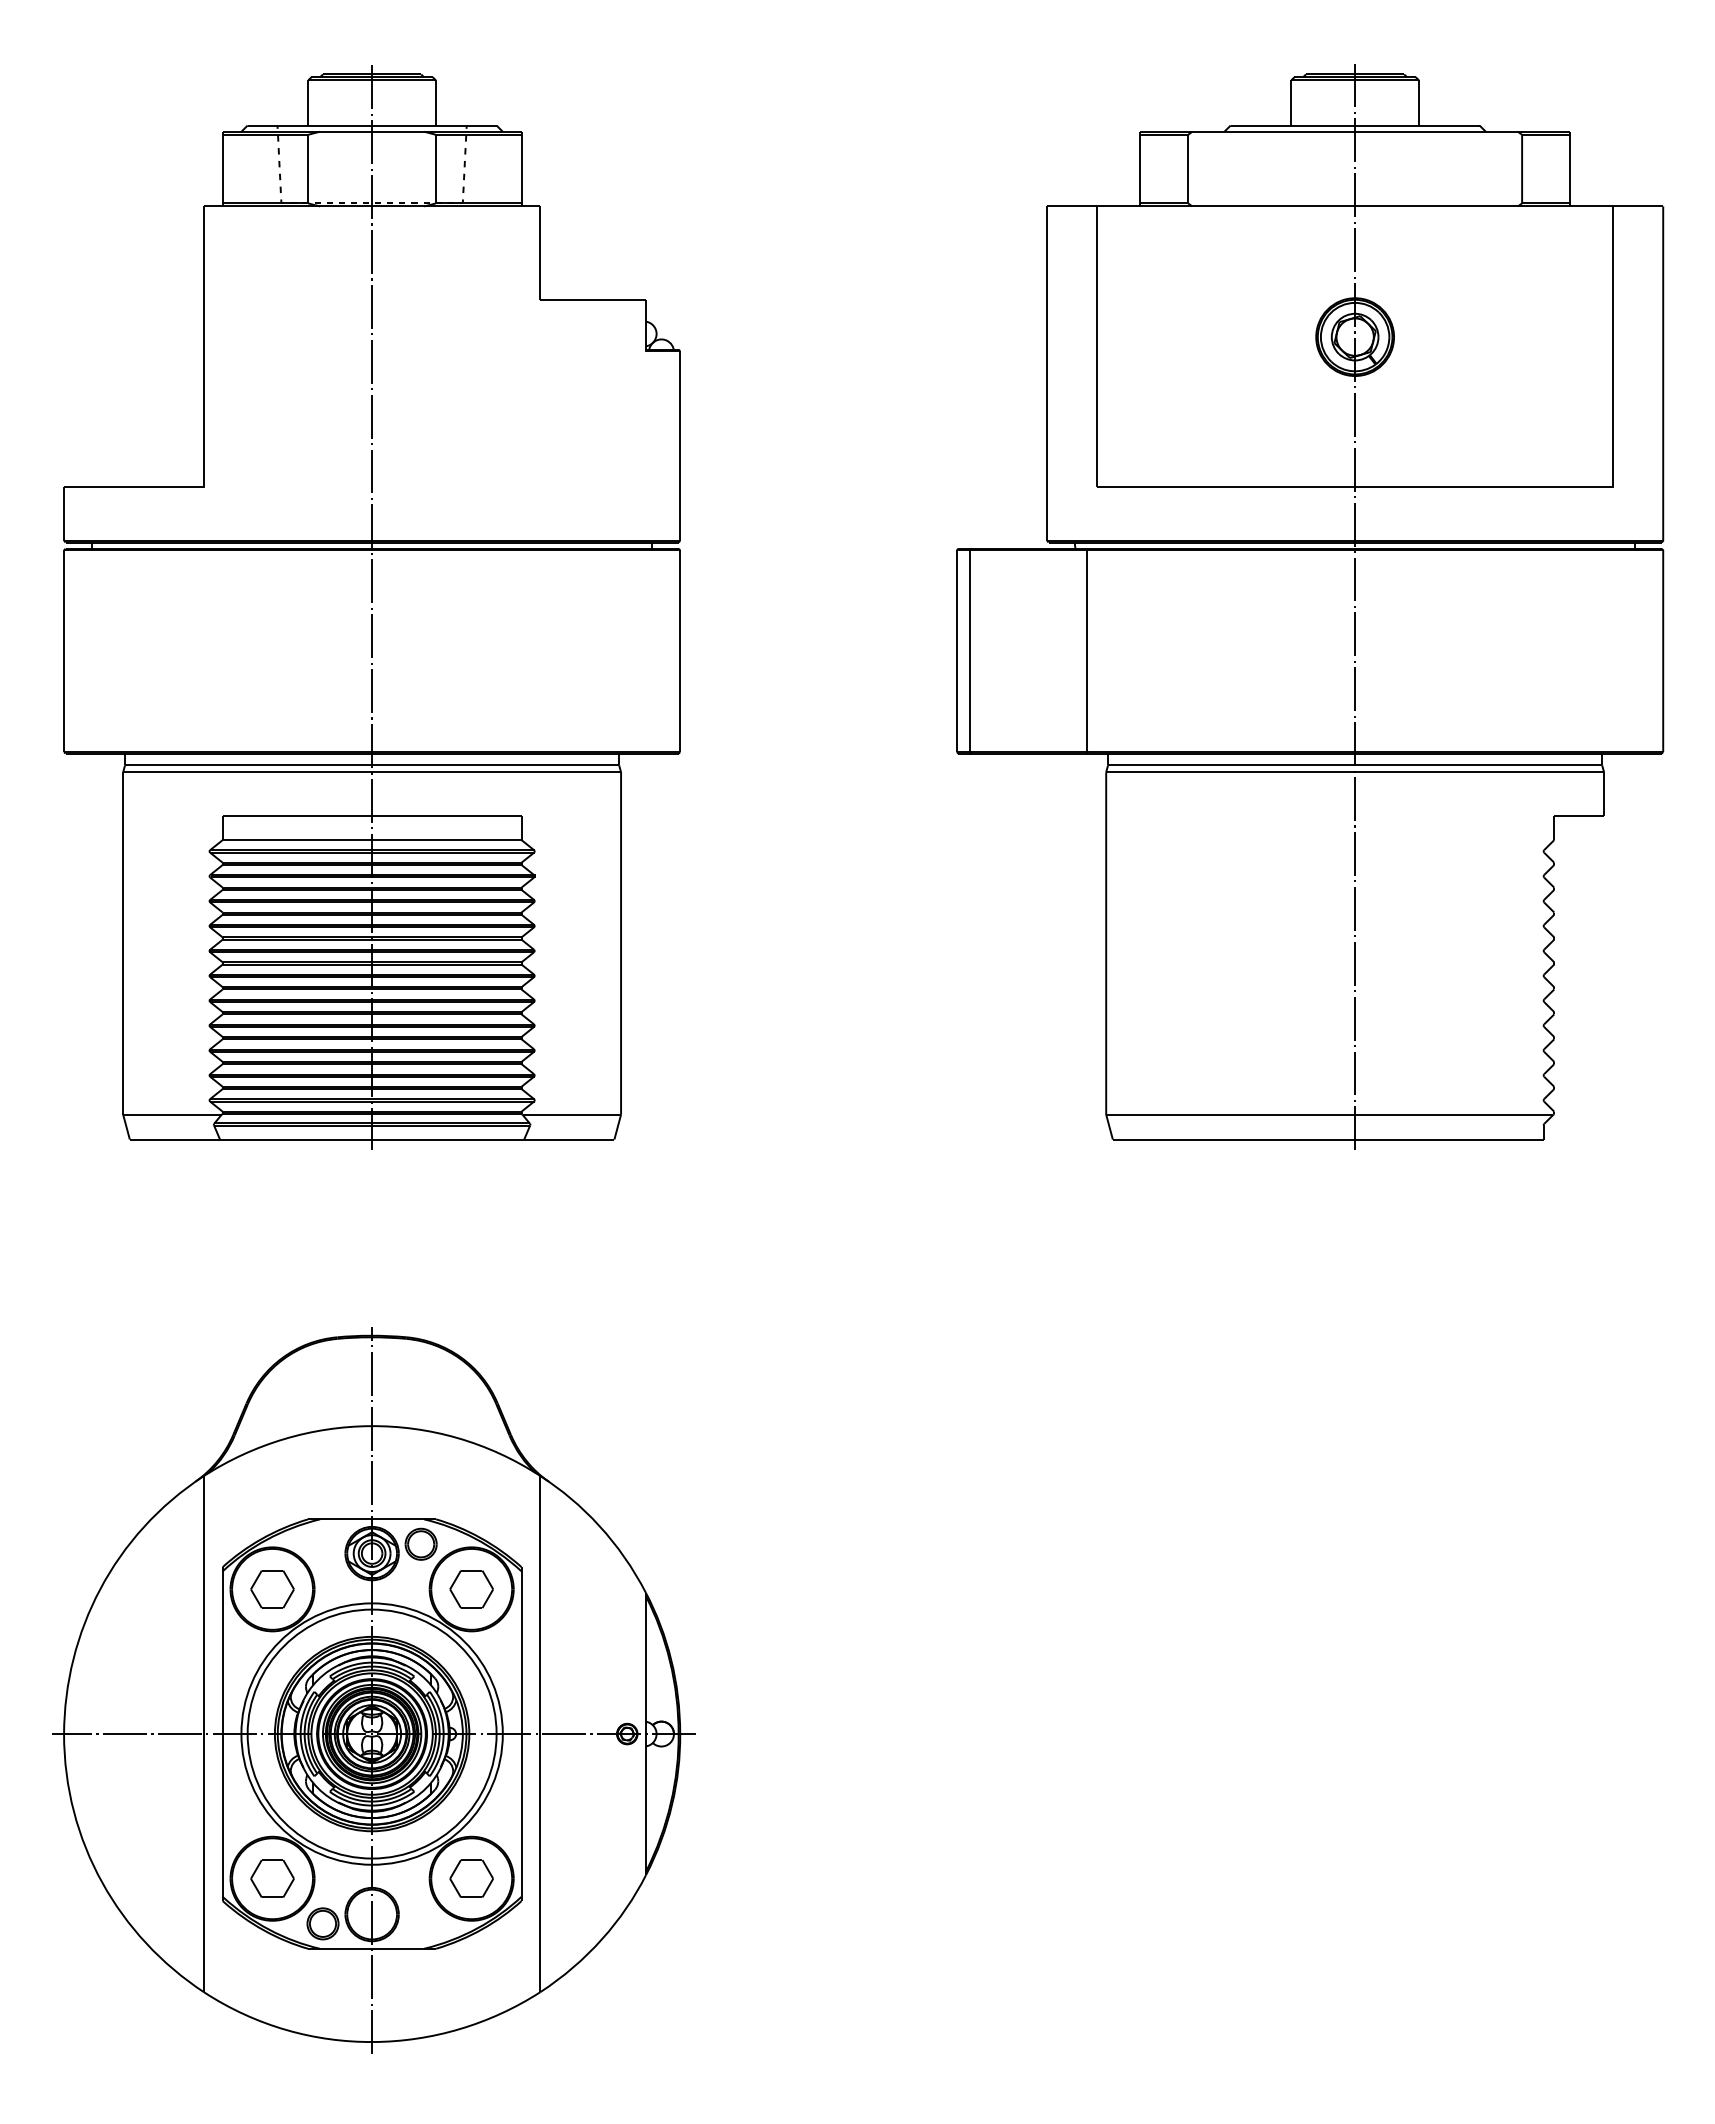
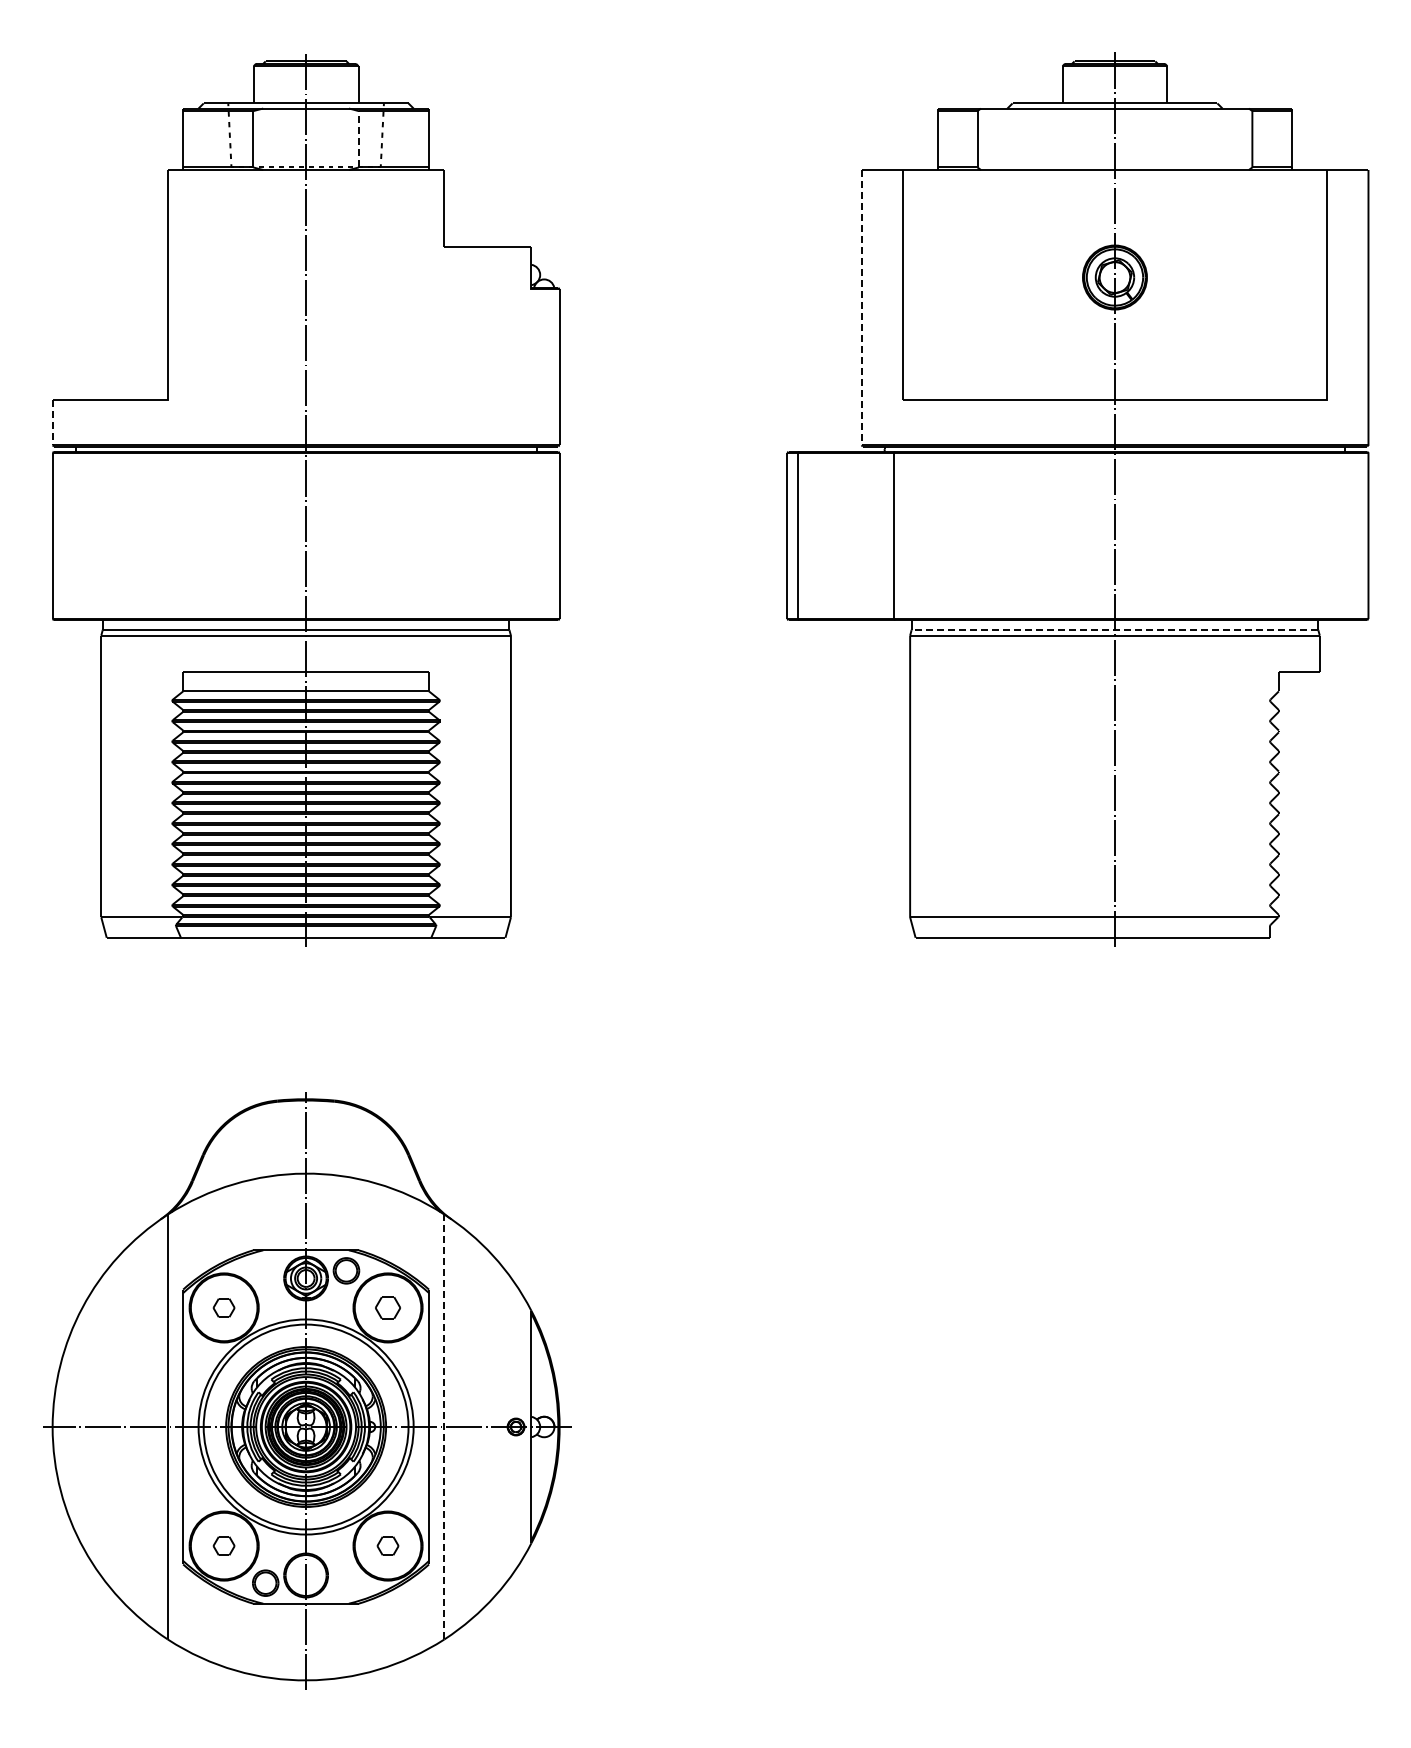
line: (435, 168) -> (358, 138), solid -> dashed
line: (1047, 373) -> (861, 307), solid -> dashed
line: (63, 514) -> (52, 423), solid -> dashed
line: (1354, 764) -> (1114, 629), solid -> dashed
part: (271, 1588) -> (223, 1307), size x0.6
part: (471, 1588) -> (387, 1307), size x0.7
line: (540, 1733) -> (444, 1426), solid -> dashed
part: (271, 1878) -> (223, 1545), size x0.6
part: (471, 1878) -> (387, 1545), size x0.6

